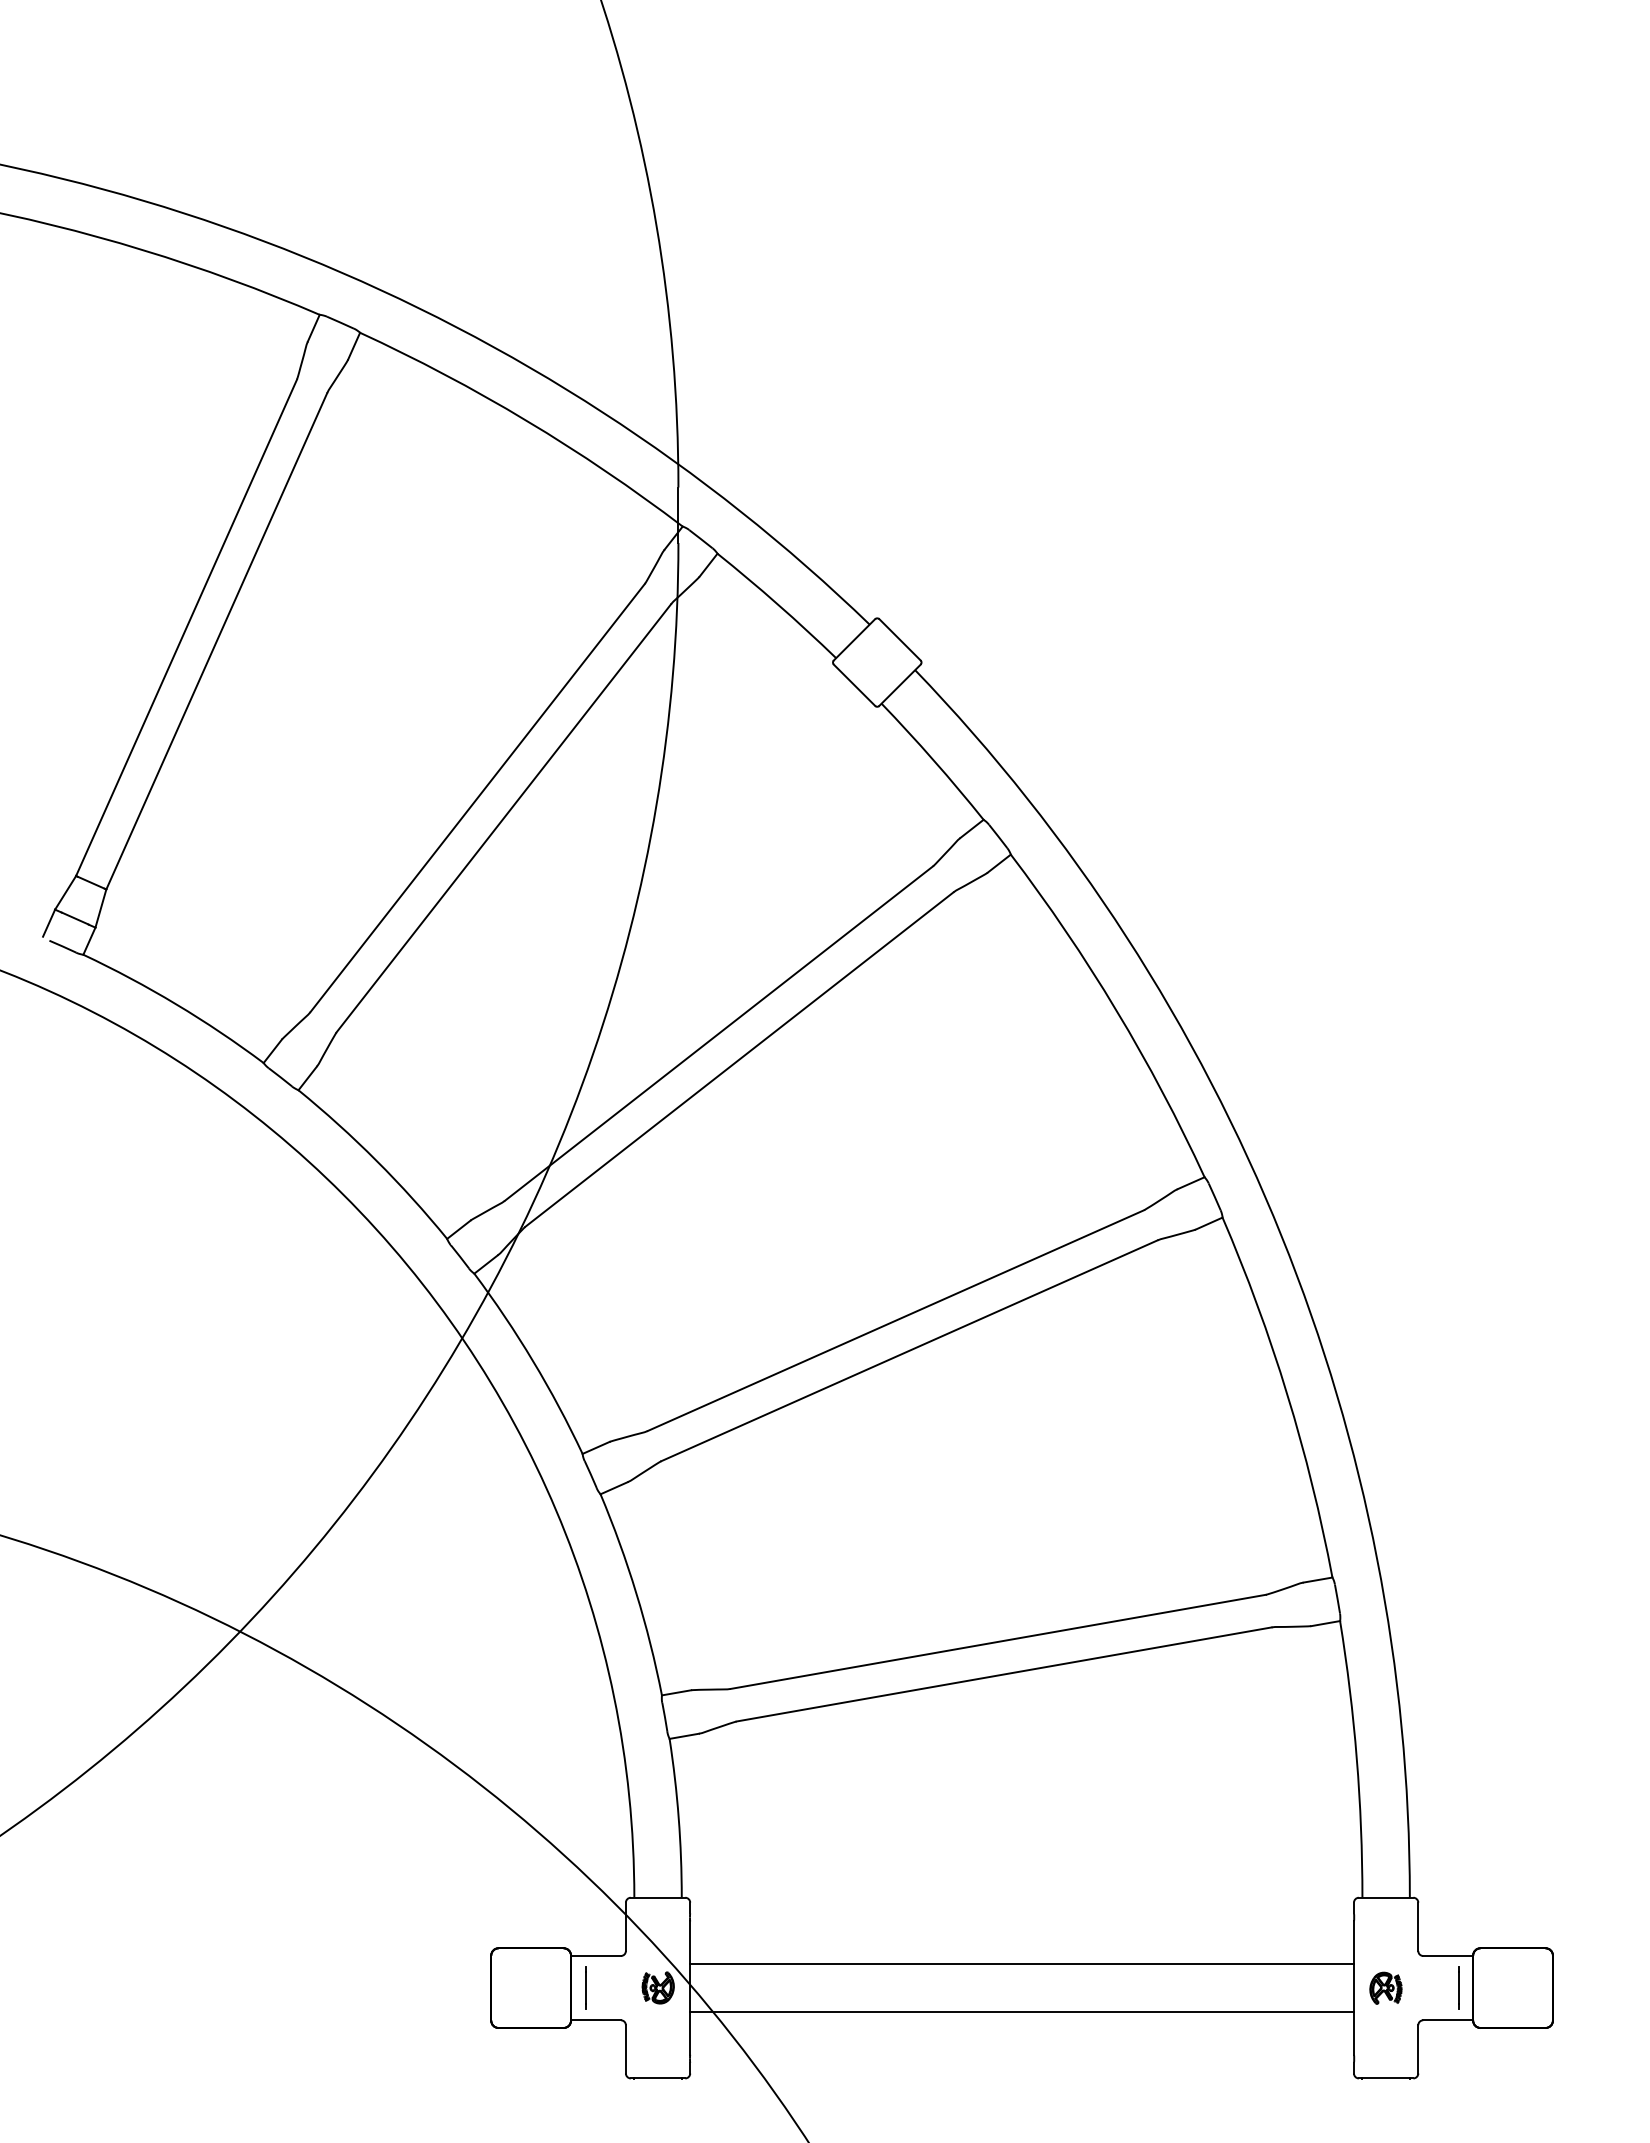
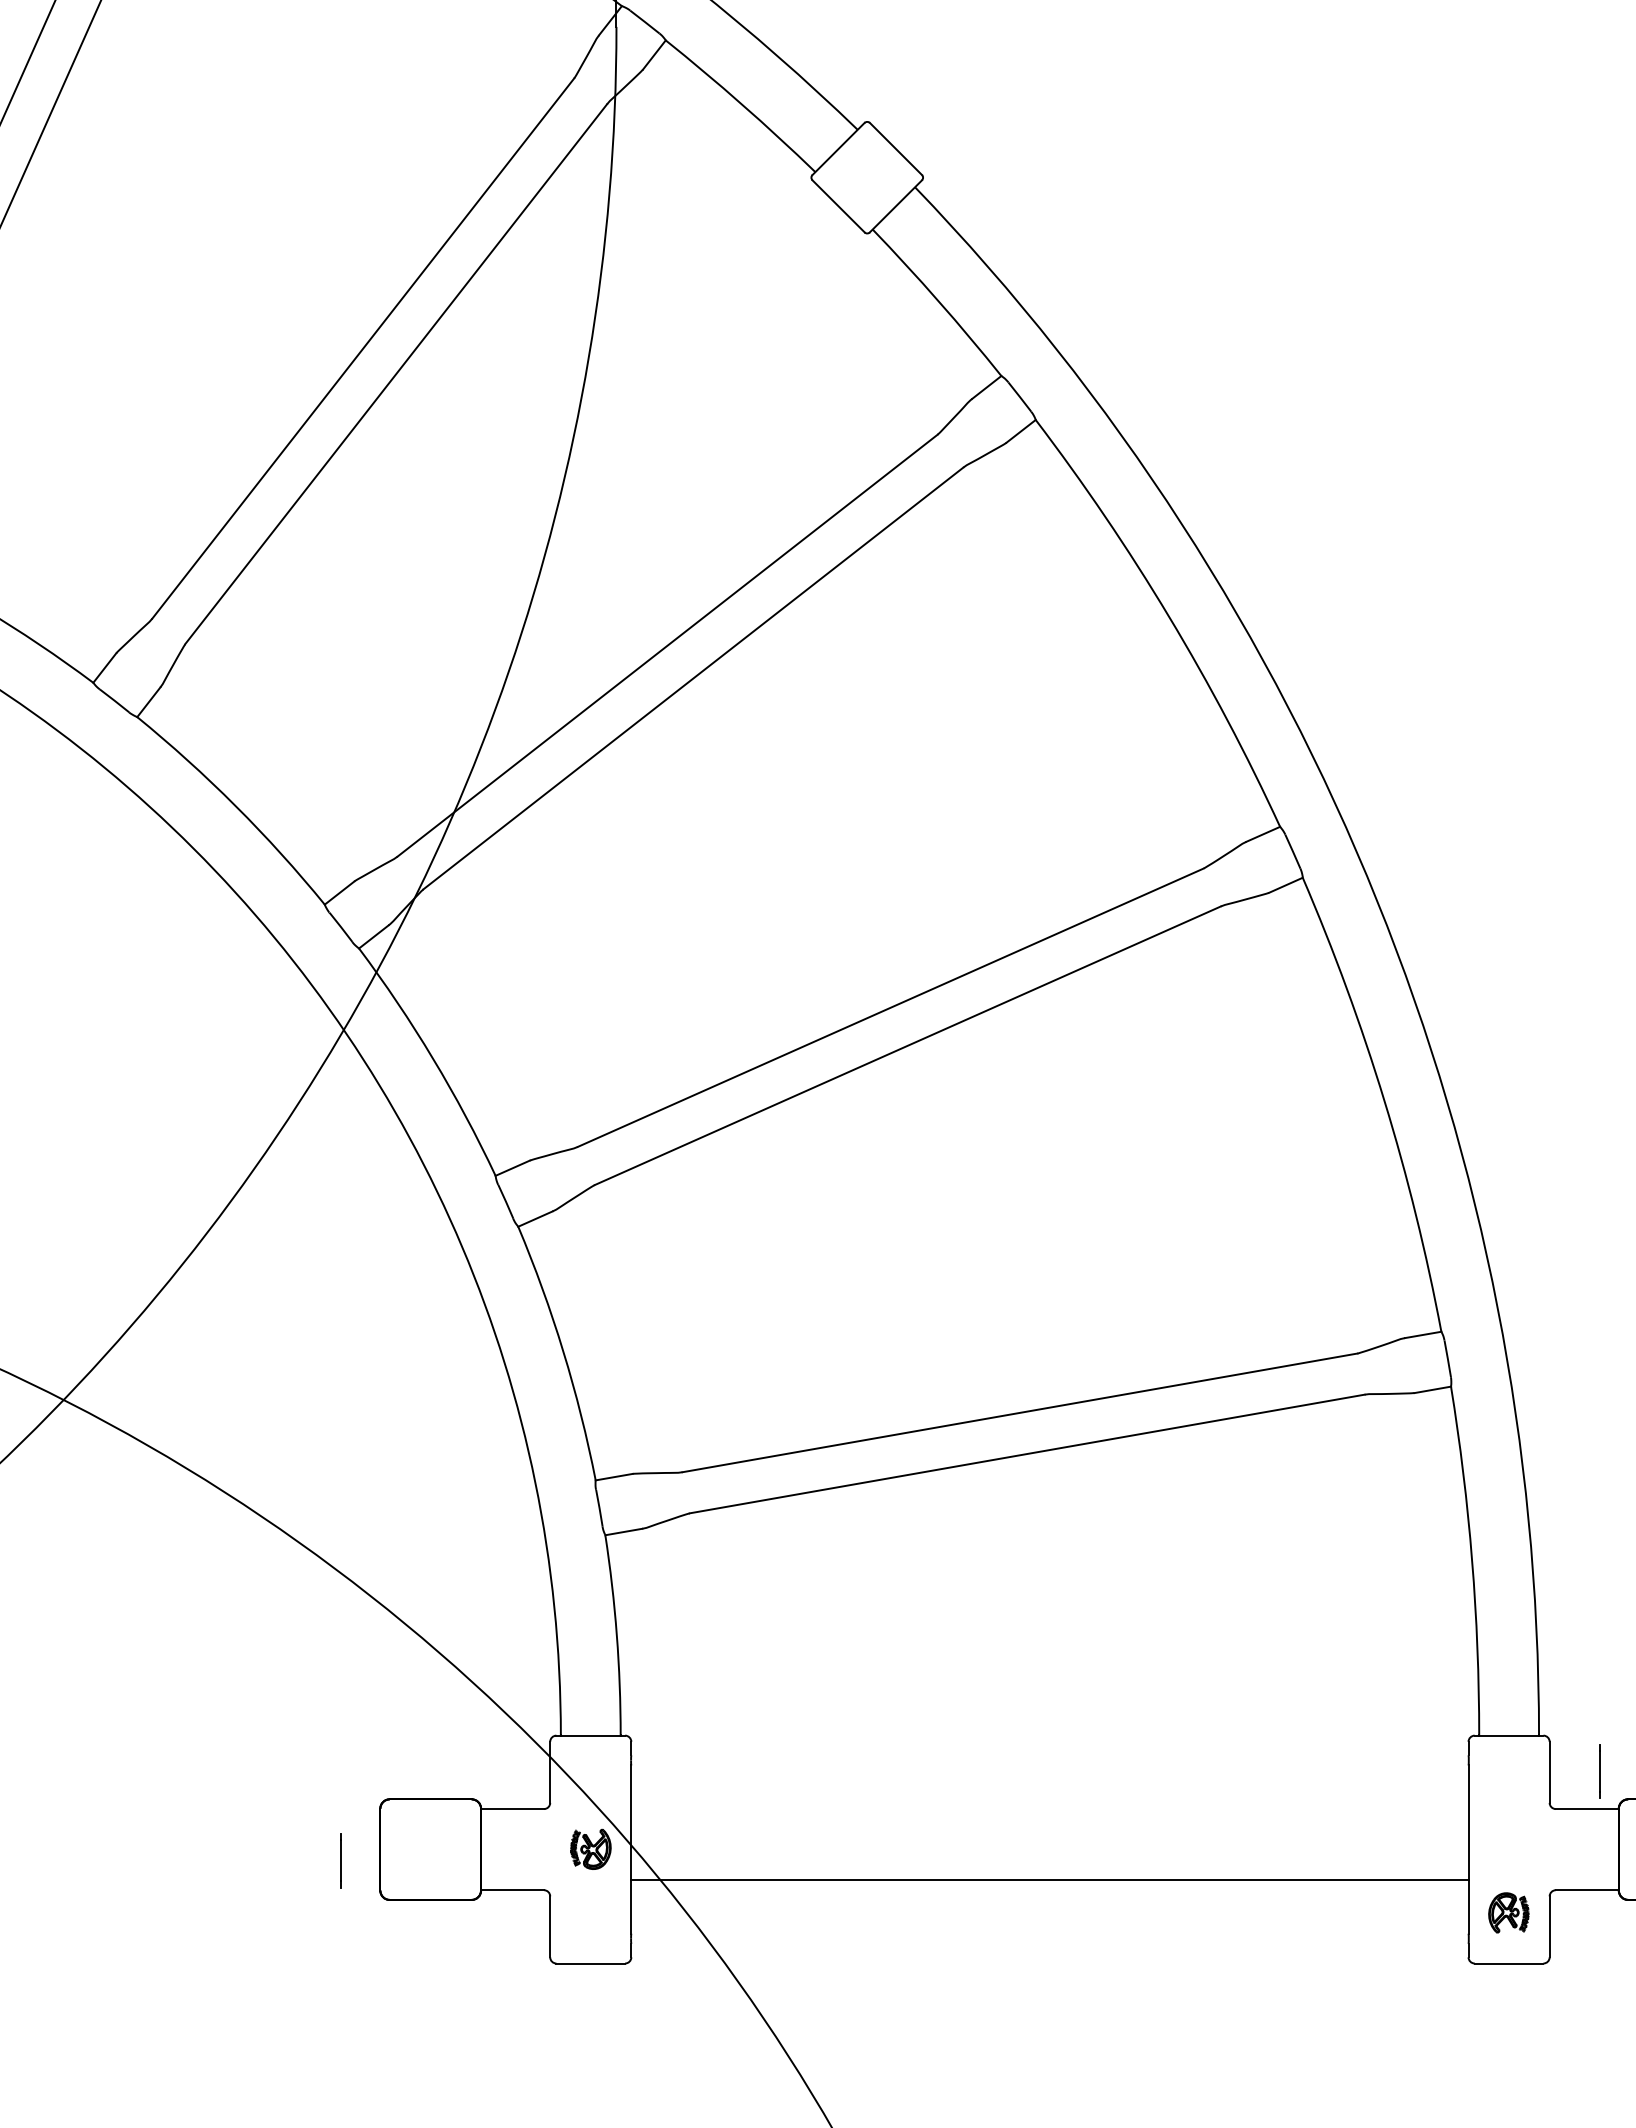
line: (1021, 1964) -> (1049, 1819), removed
line: (585, 1987) -> (340, 1860), moved
part: (1385, 1987) -> (1508, 1911), moved
line: (1458, 1987) -> (1600, 1770), moved

